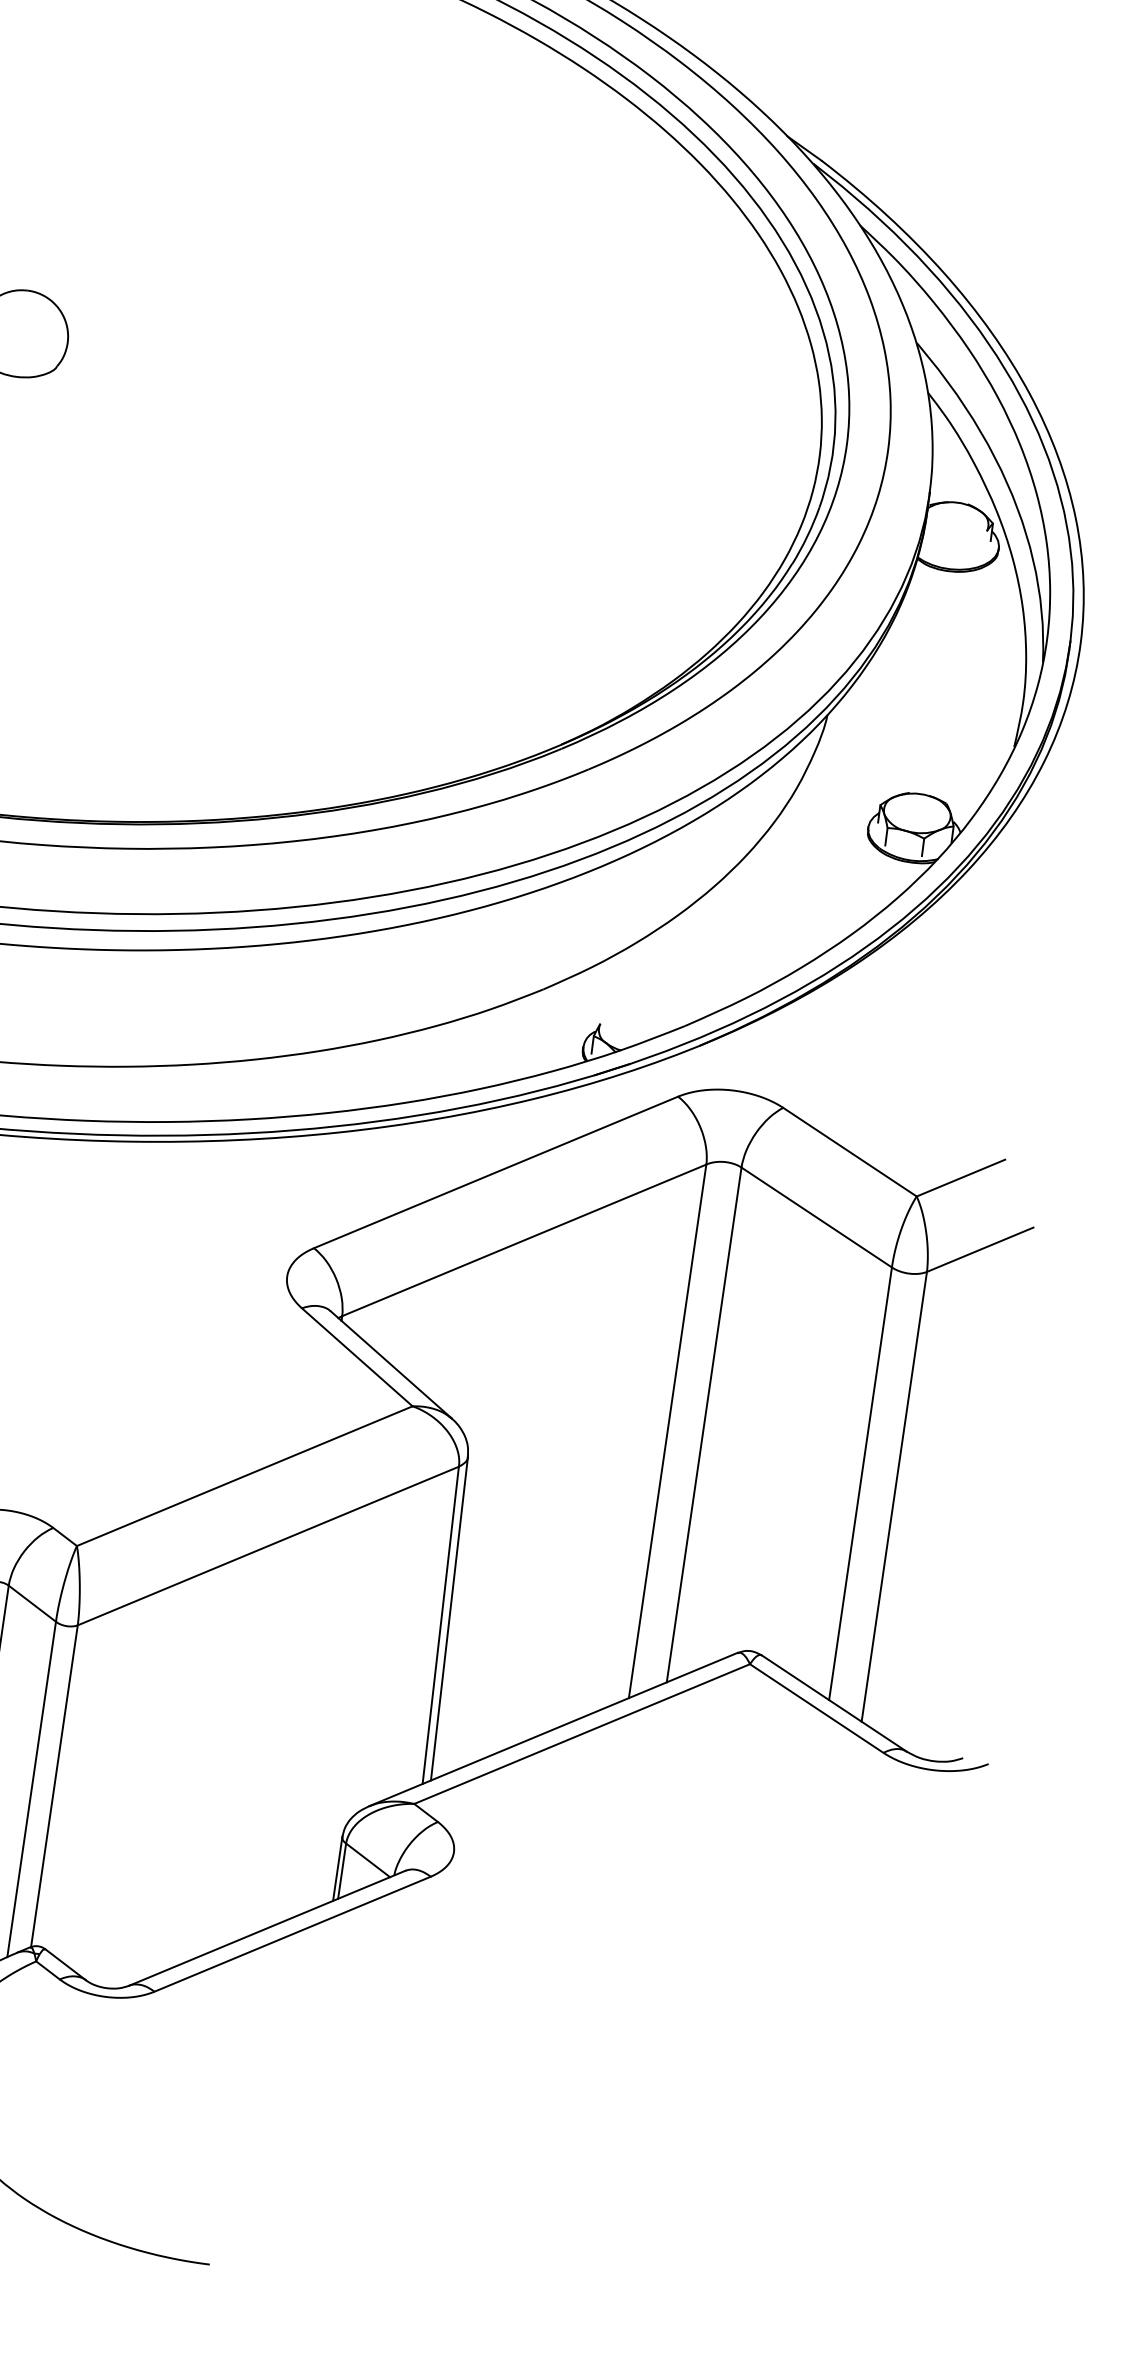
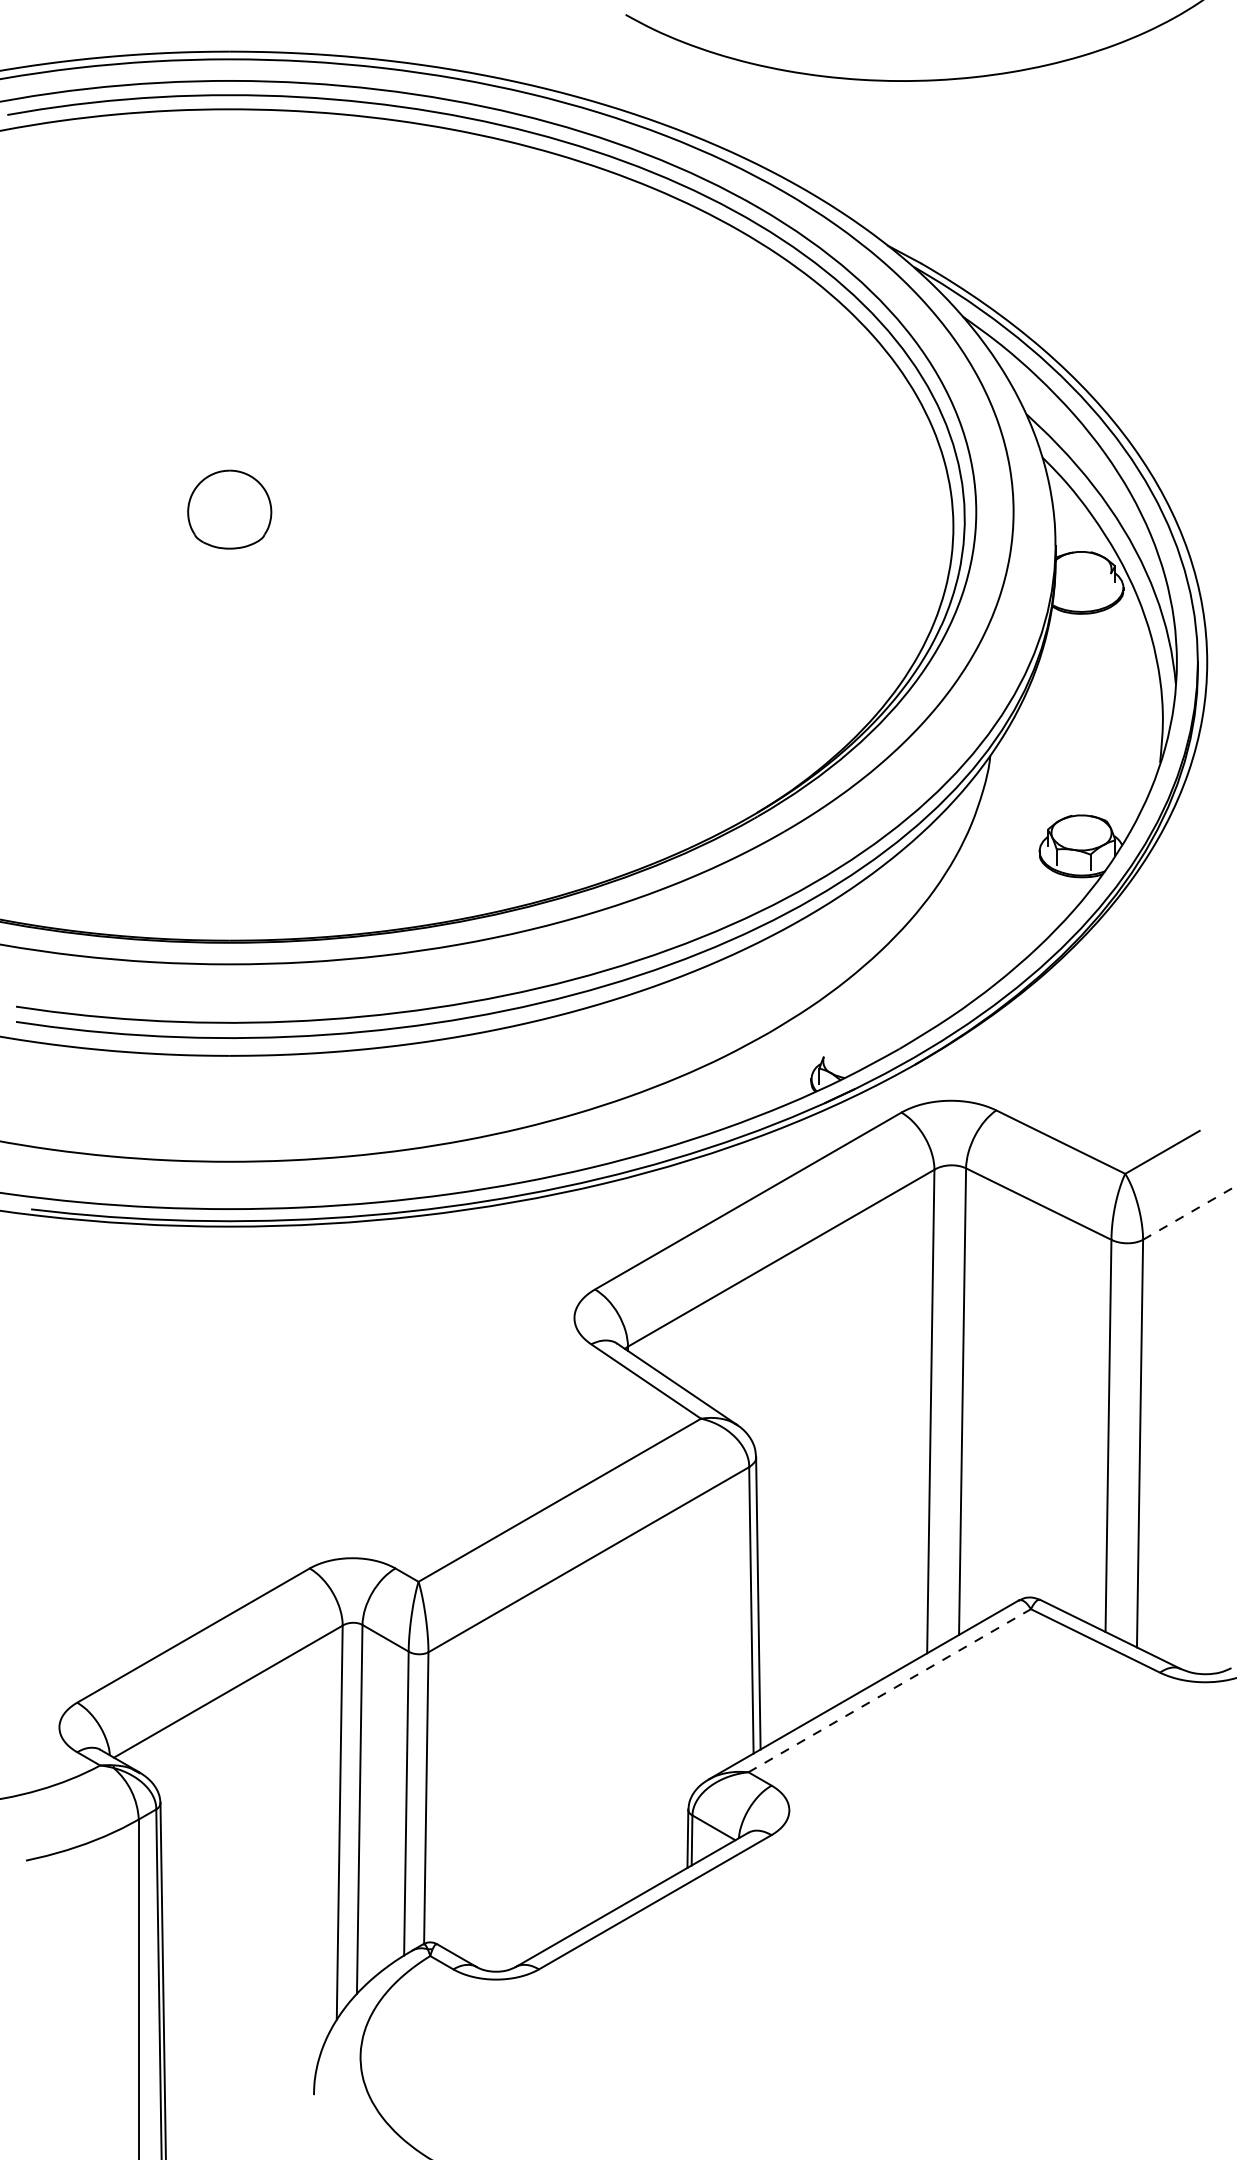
line: (979, 1249) -> (1187, 1213), solid -> dashed
line: (583, 1733) -> (890, 1690), solid -> dashed

